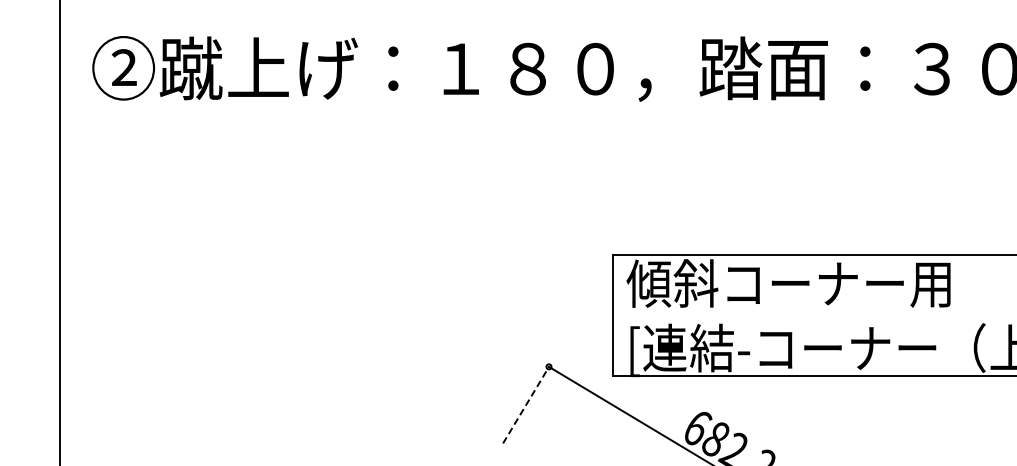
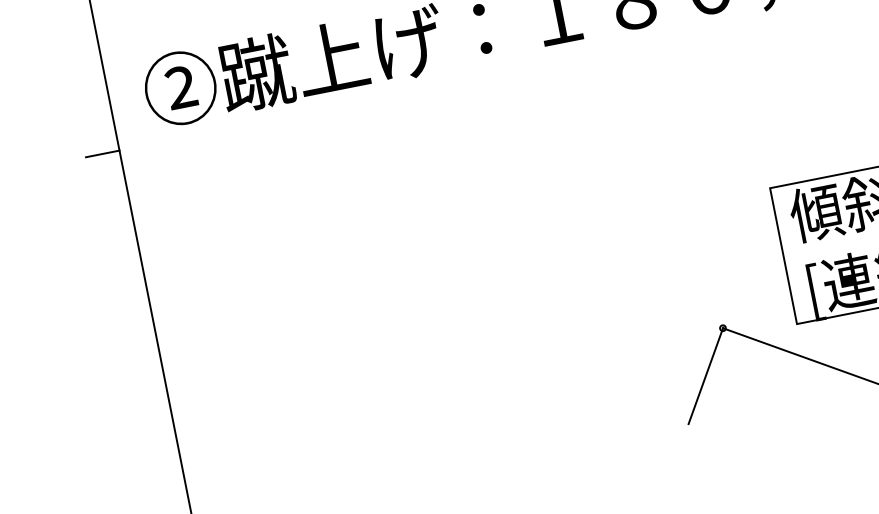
line: (45, 111) -> (102, 153), added
line: (526, 404) -> (706, 375), dashed -> solid

